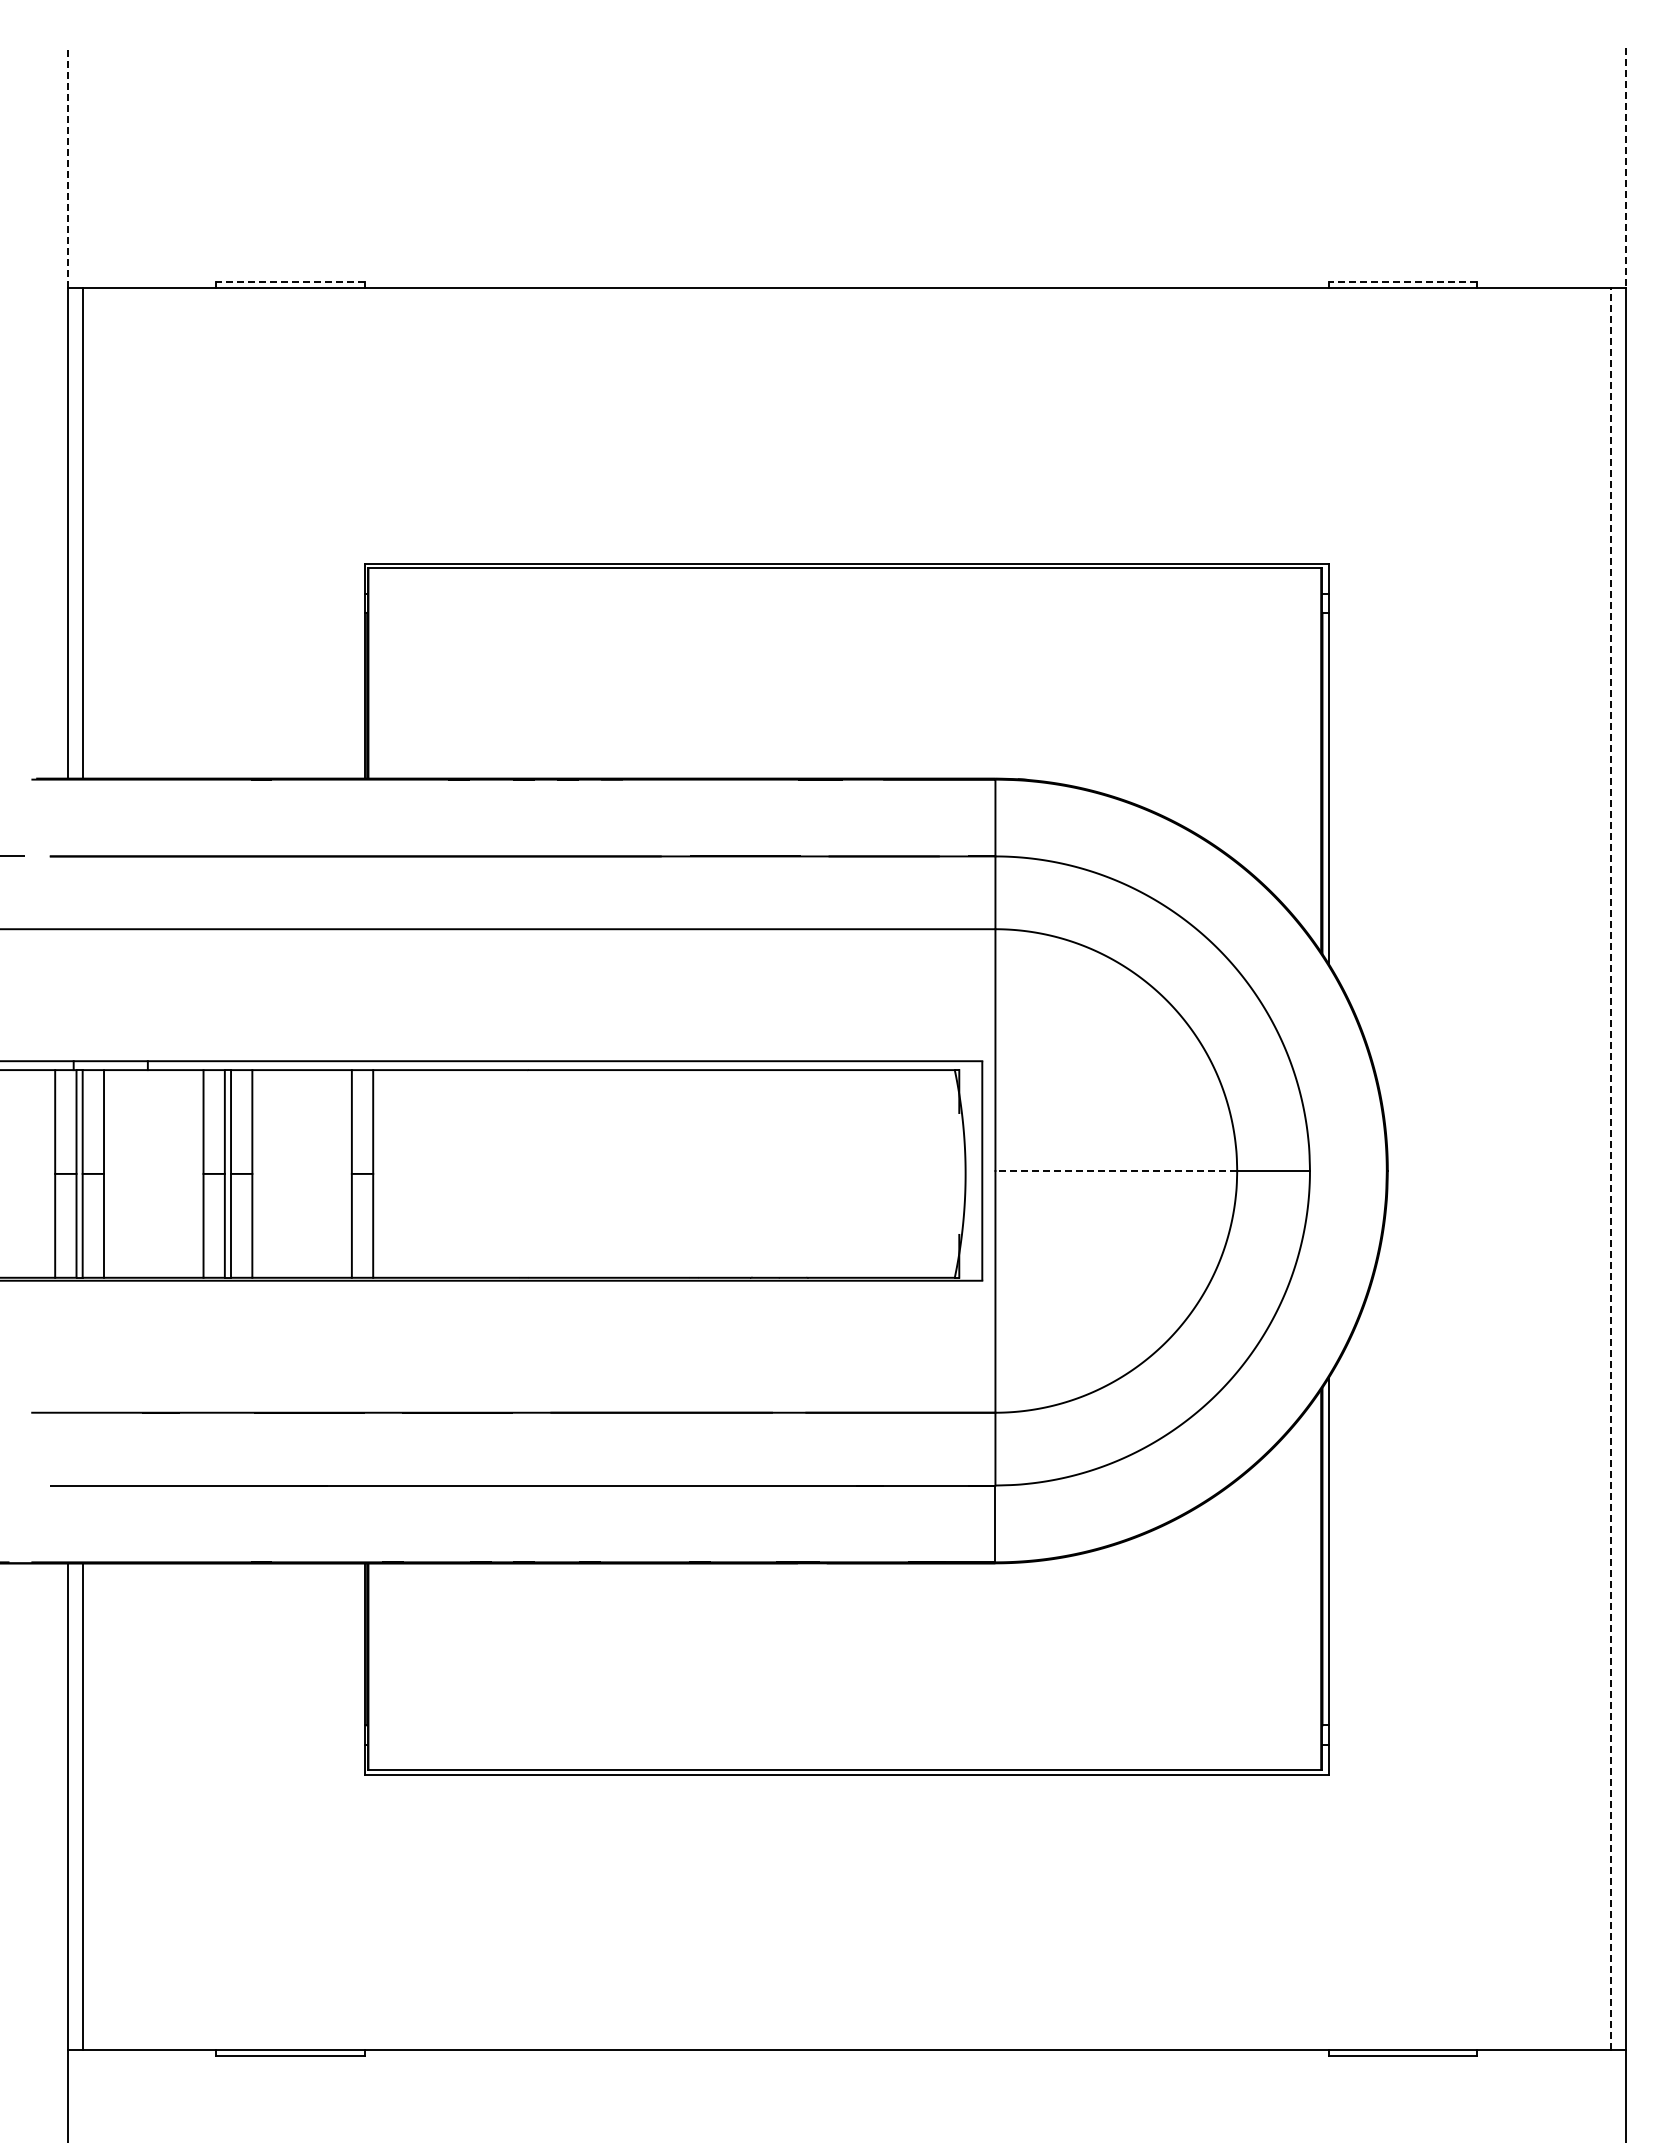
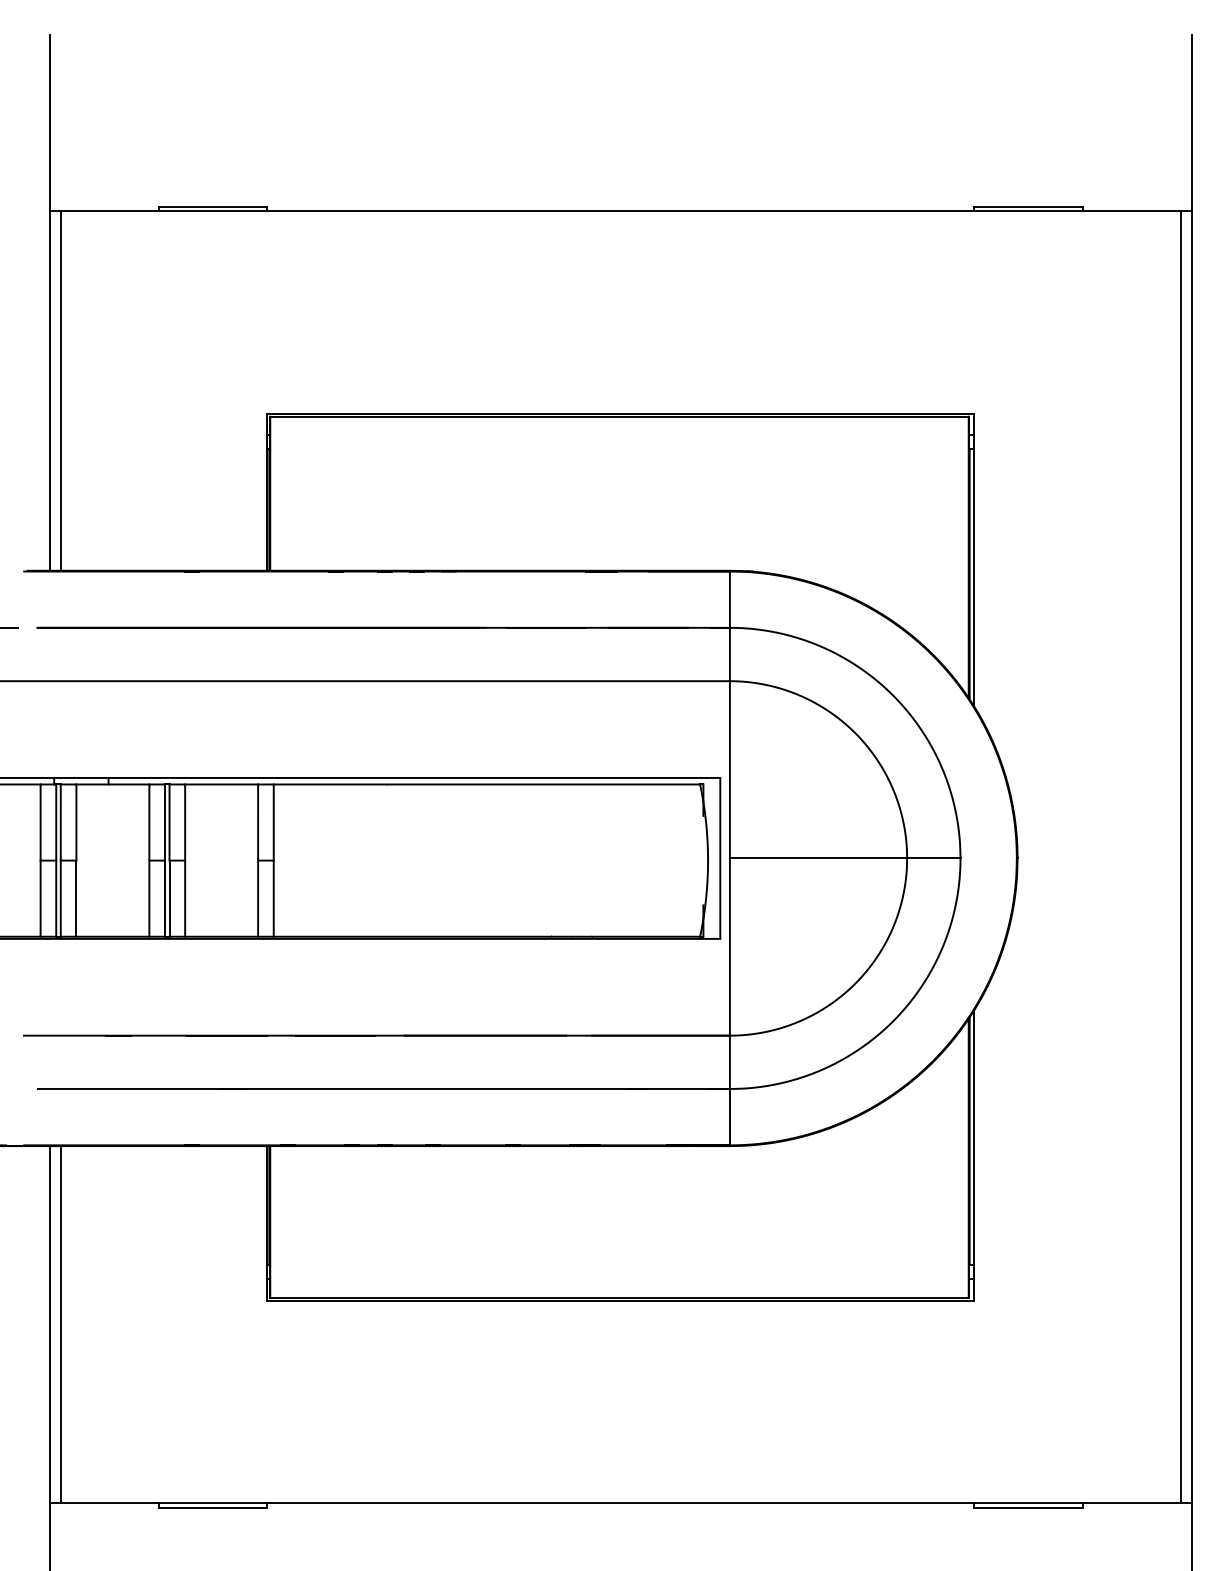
line: (67, 167) -> (49, 122), dashed -> solid
line: (1625, 168) -> (1191, 123), dashed -> solid
line: (289, 282) -> (212, 207), dashed -> solid
line: (1402, 282) -> (1028, 207), dashed -> solid
line: (1610, 1168) -> (1180, 856), dashed -> solid
line: (1116, 1170) -> (818, 858), dashed -> solid

